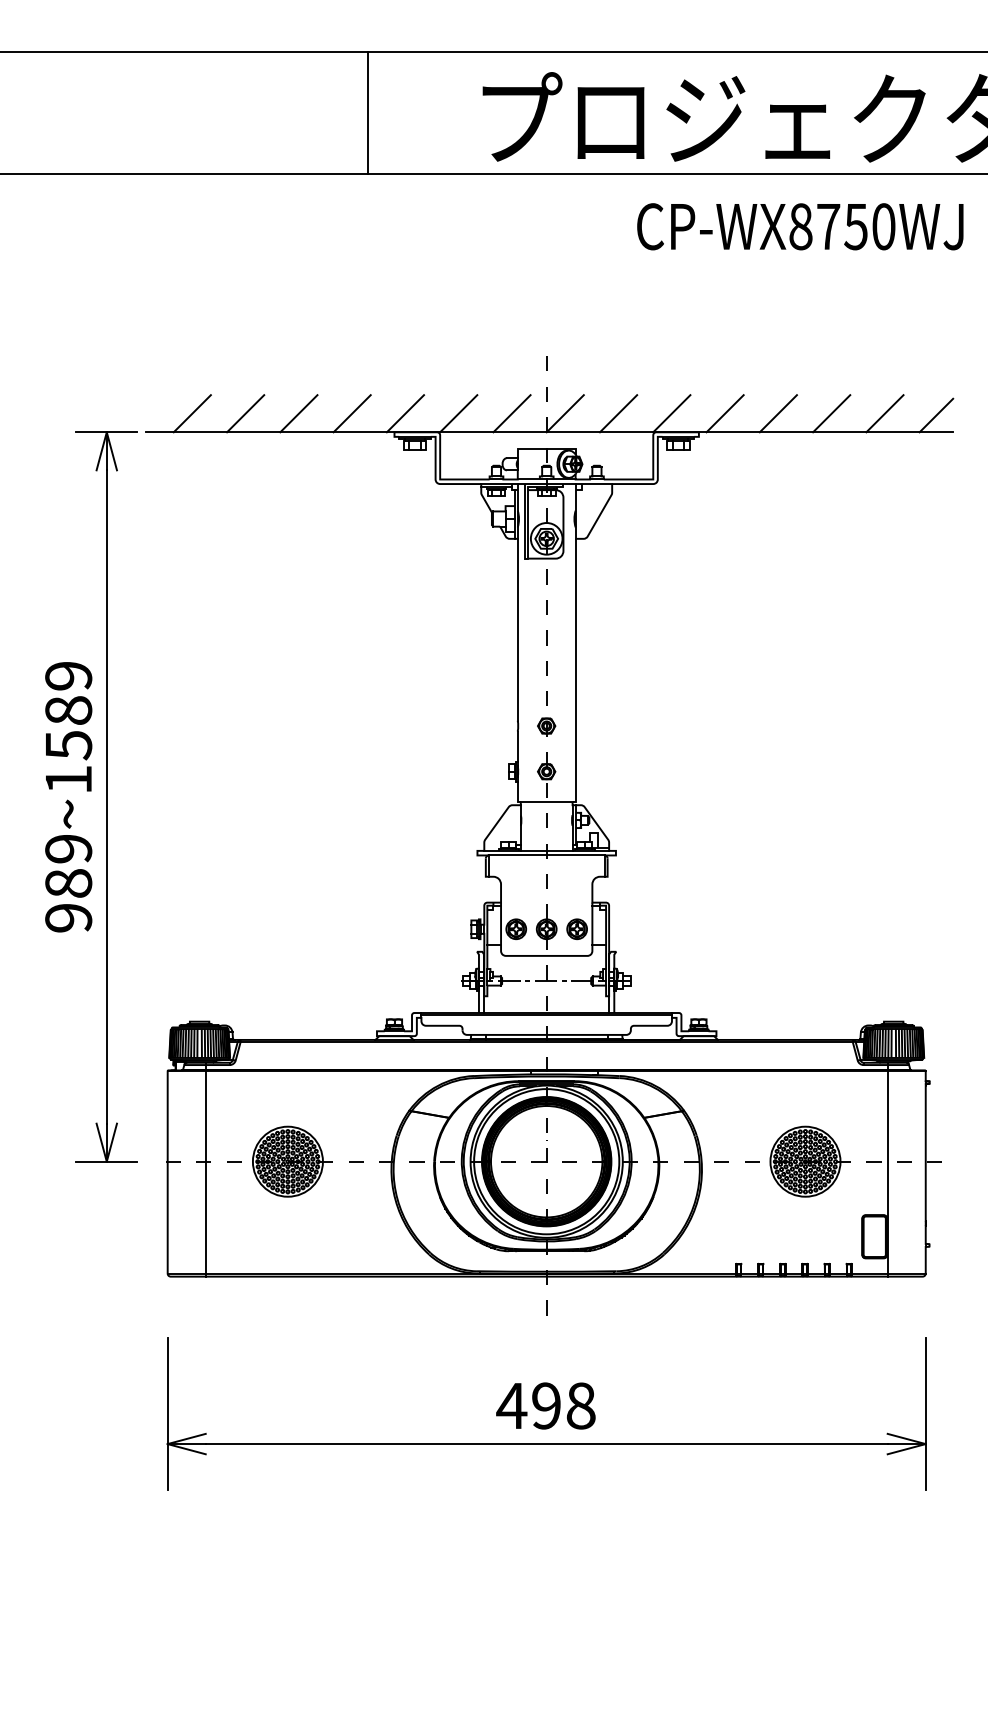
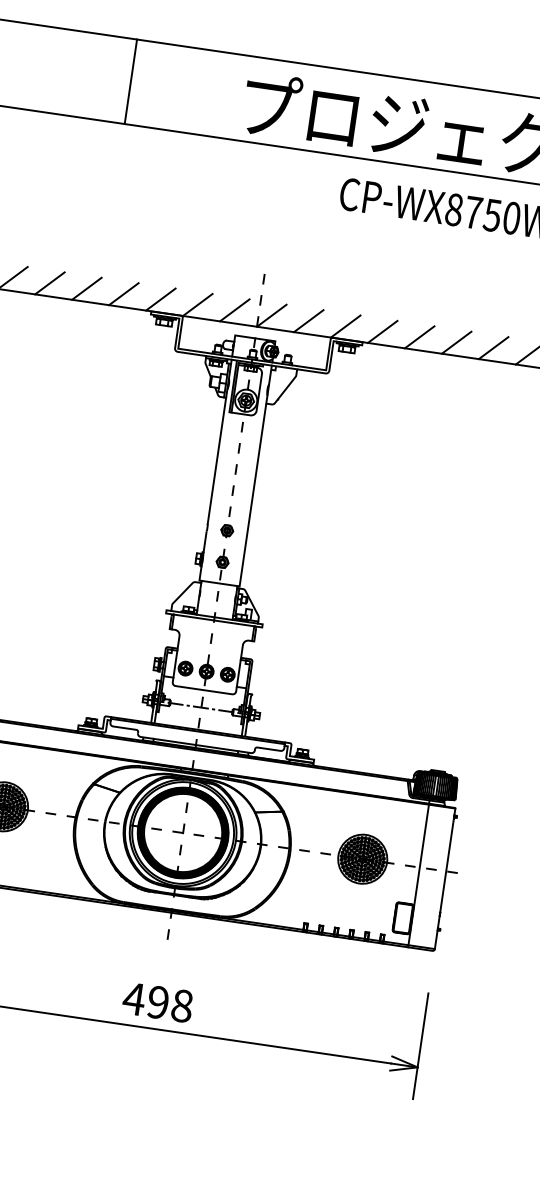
line: (368, 112) -> (130, 81), moved

